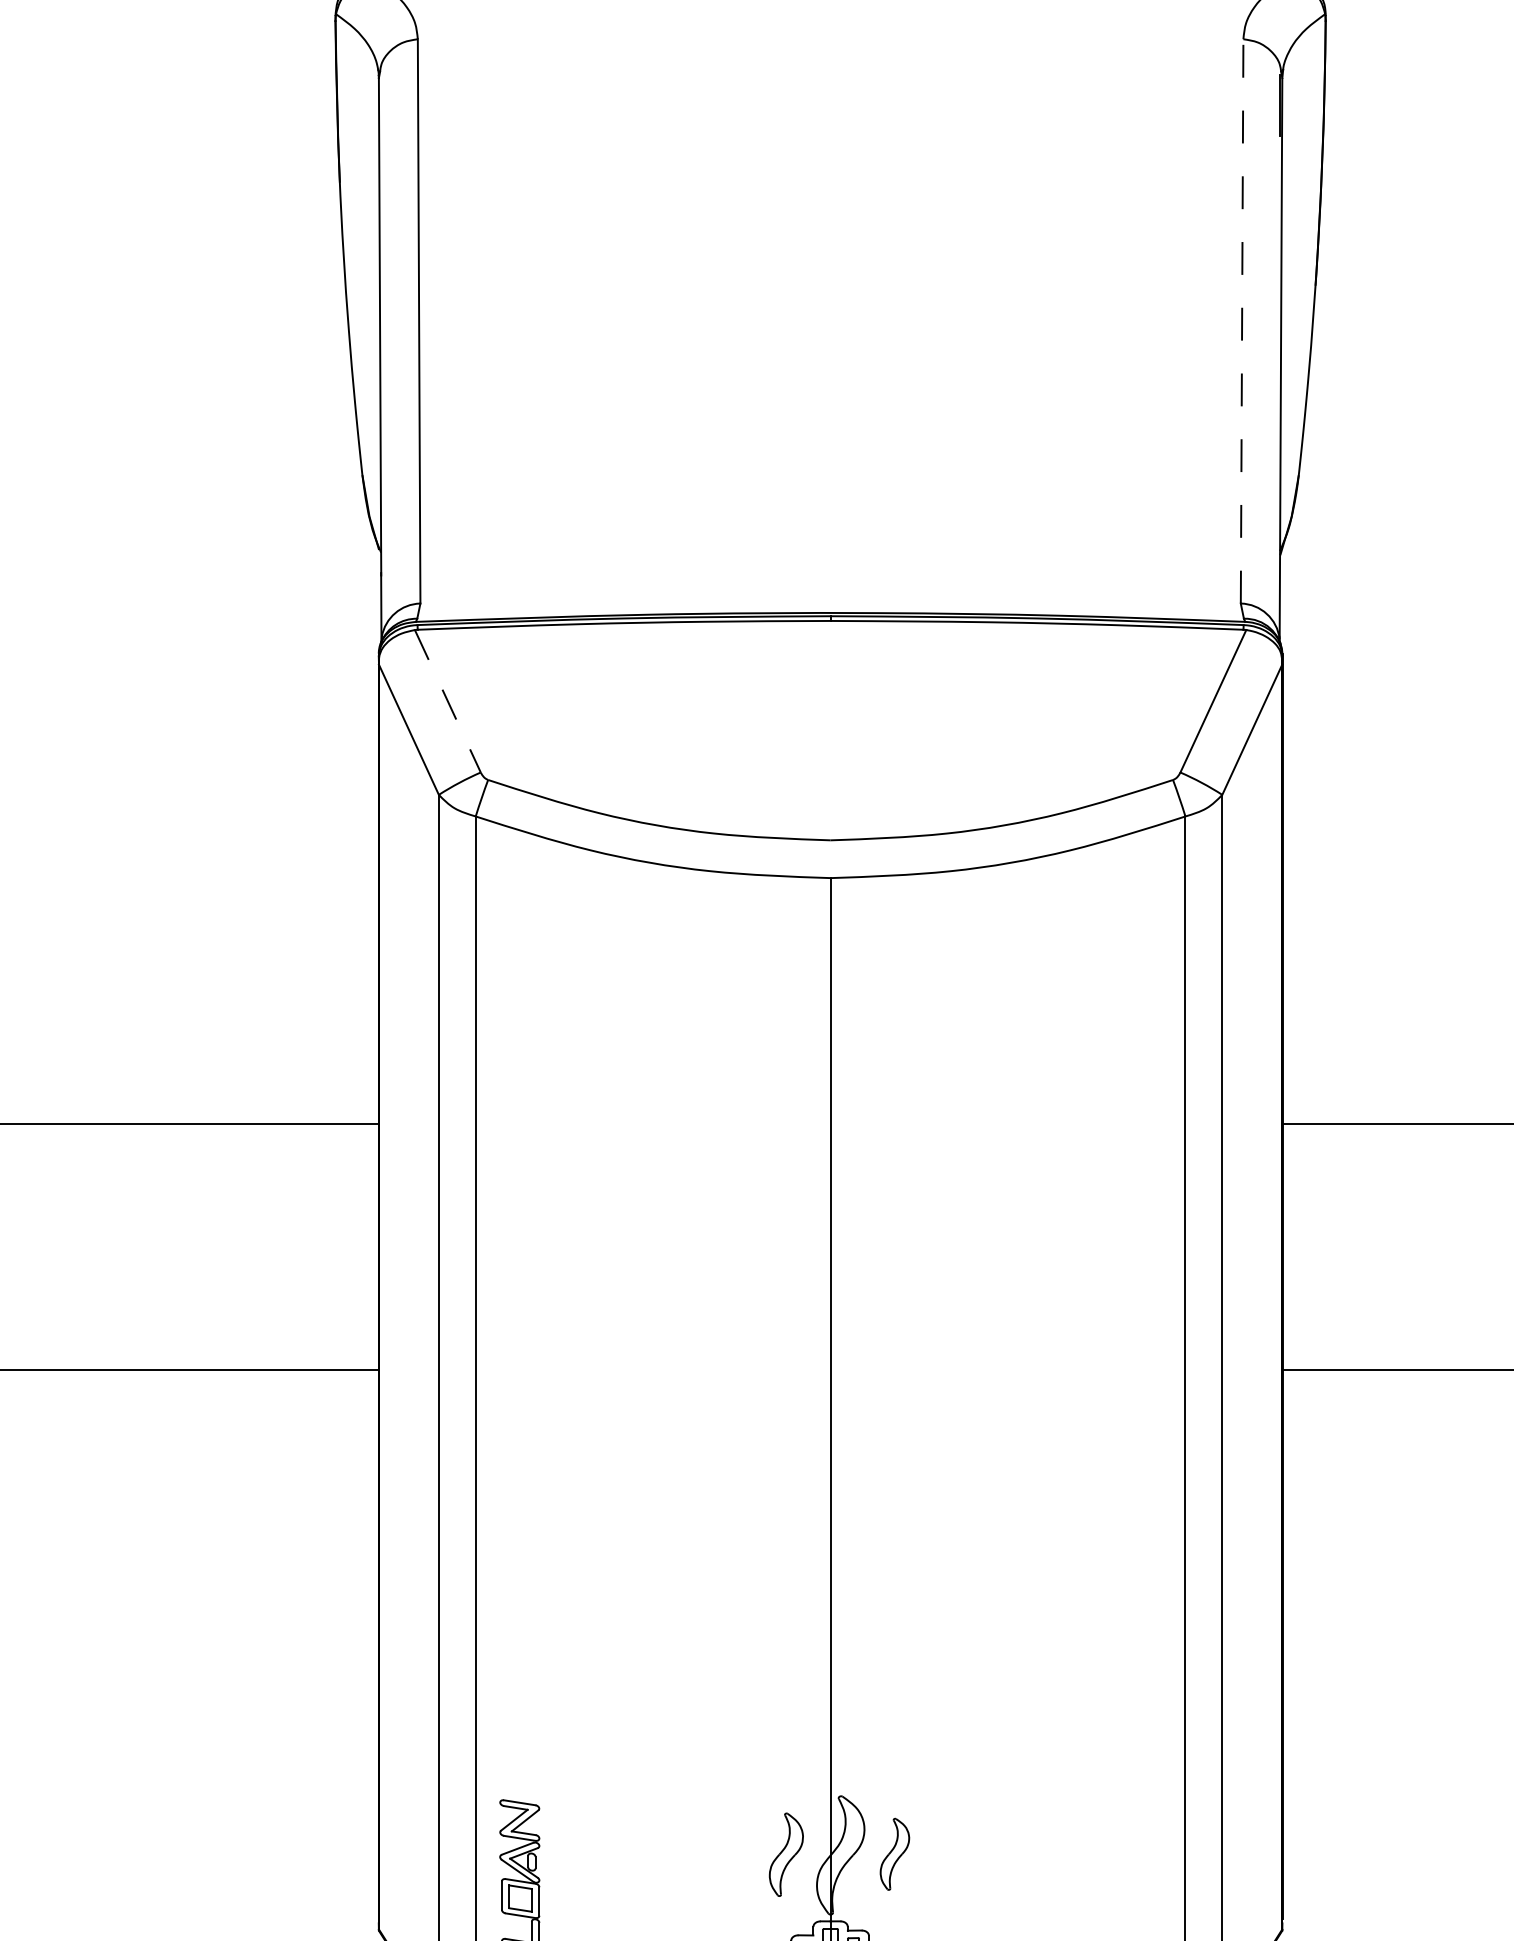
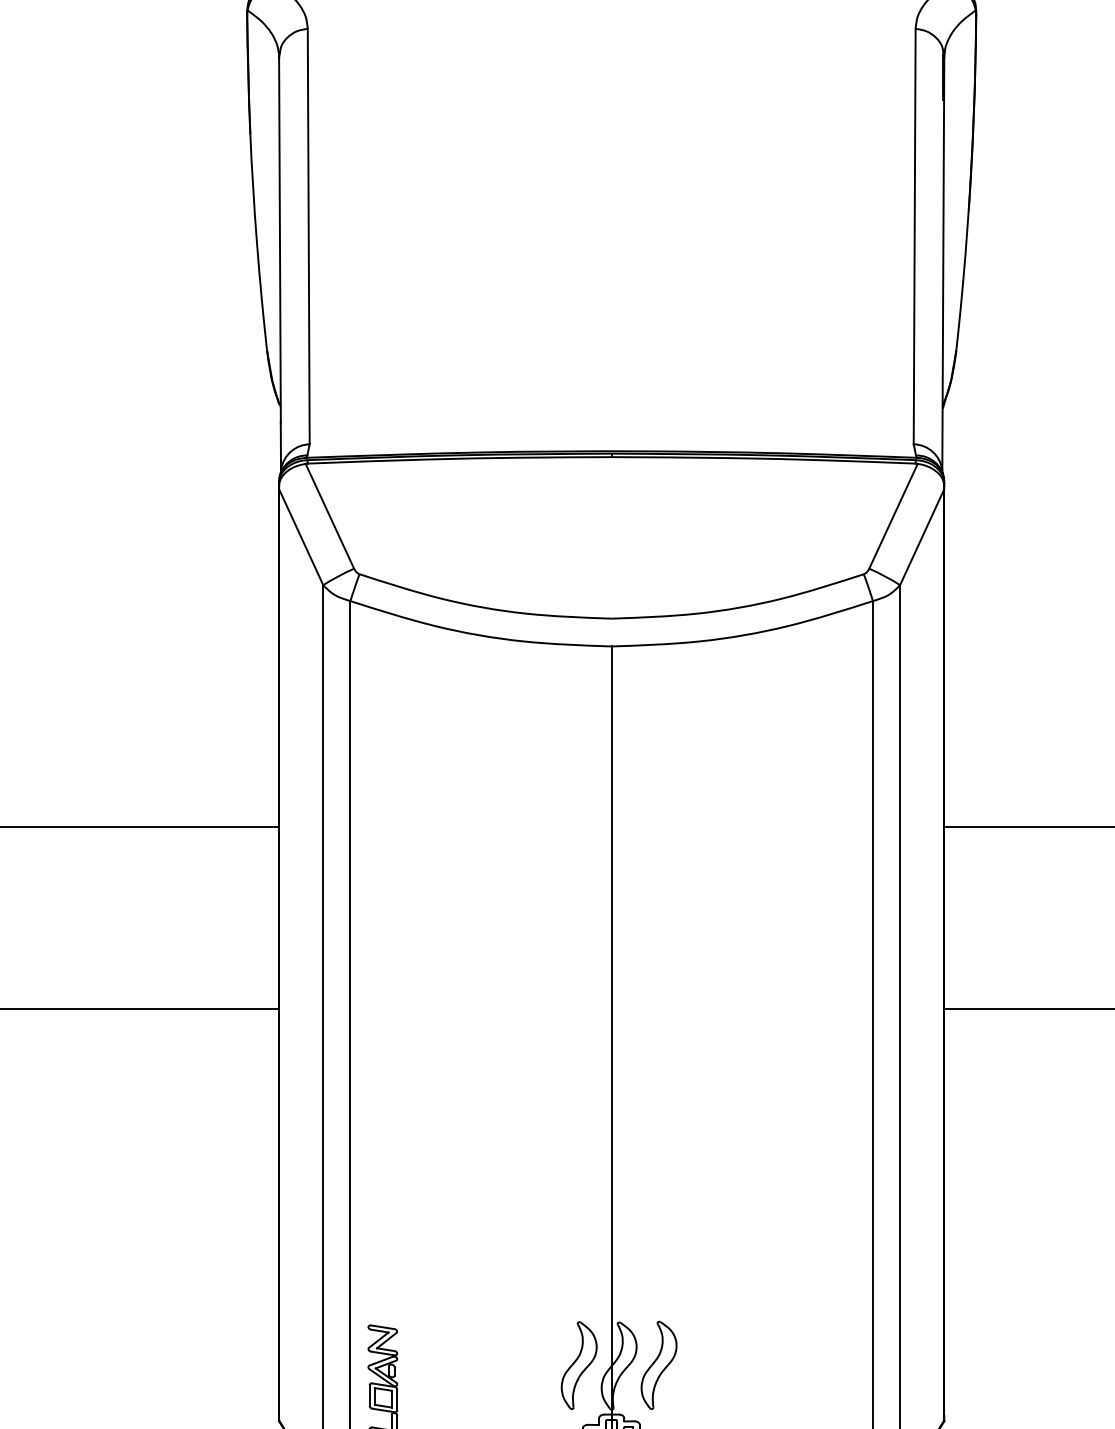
line: (1241, 321) -> (914, 236), dashed -> solid
line: (447, 701) -> (329, 516), dashed -> solid
part: (894, 1853) -> (658, 1364), size x1.67
part: (785, 1854) -> (578, 1365), size x1.43

